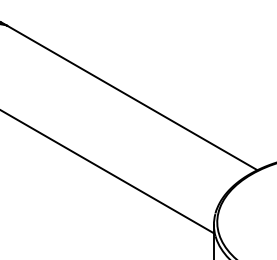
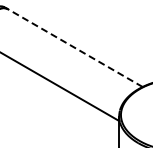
line: (132, 98) -> (75, 48), solid -> dashed

